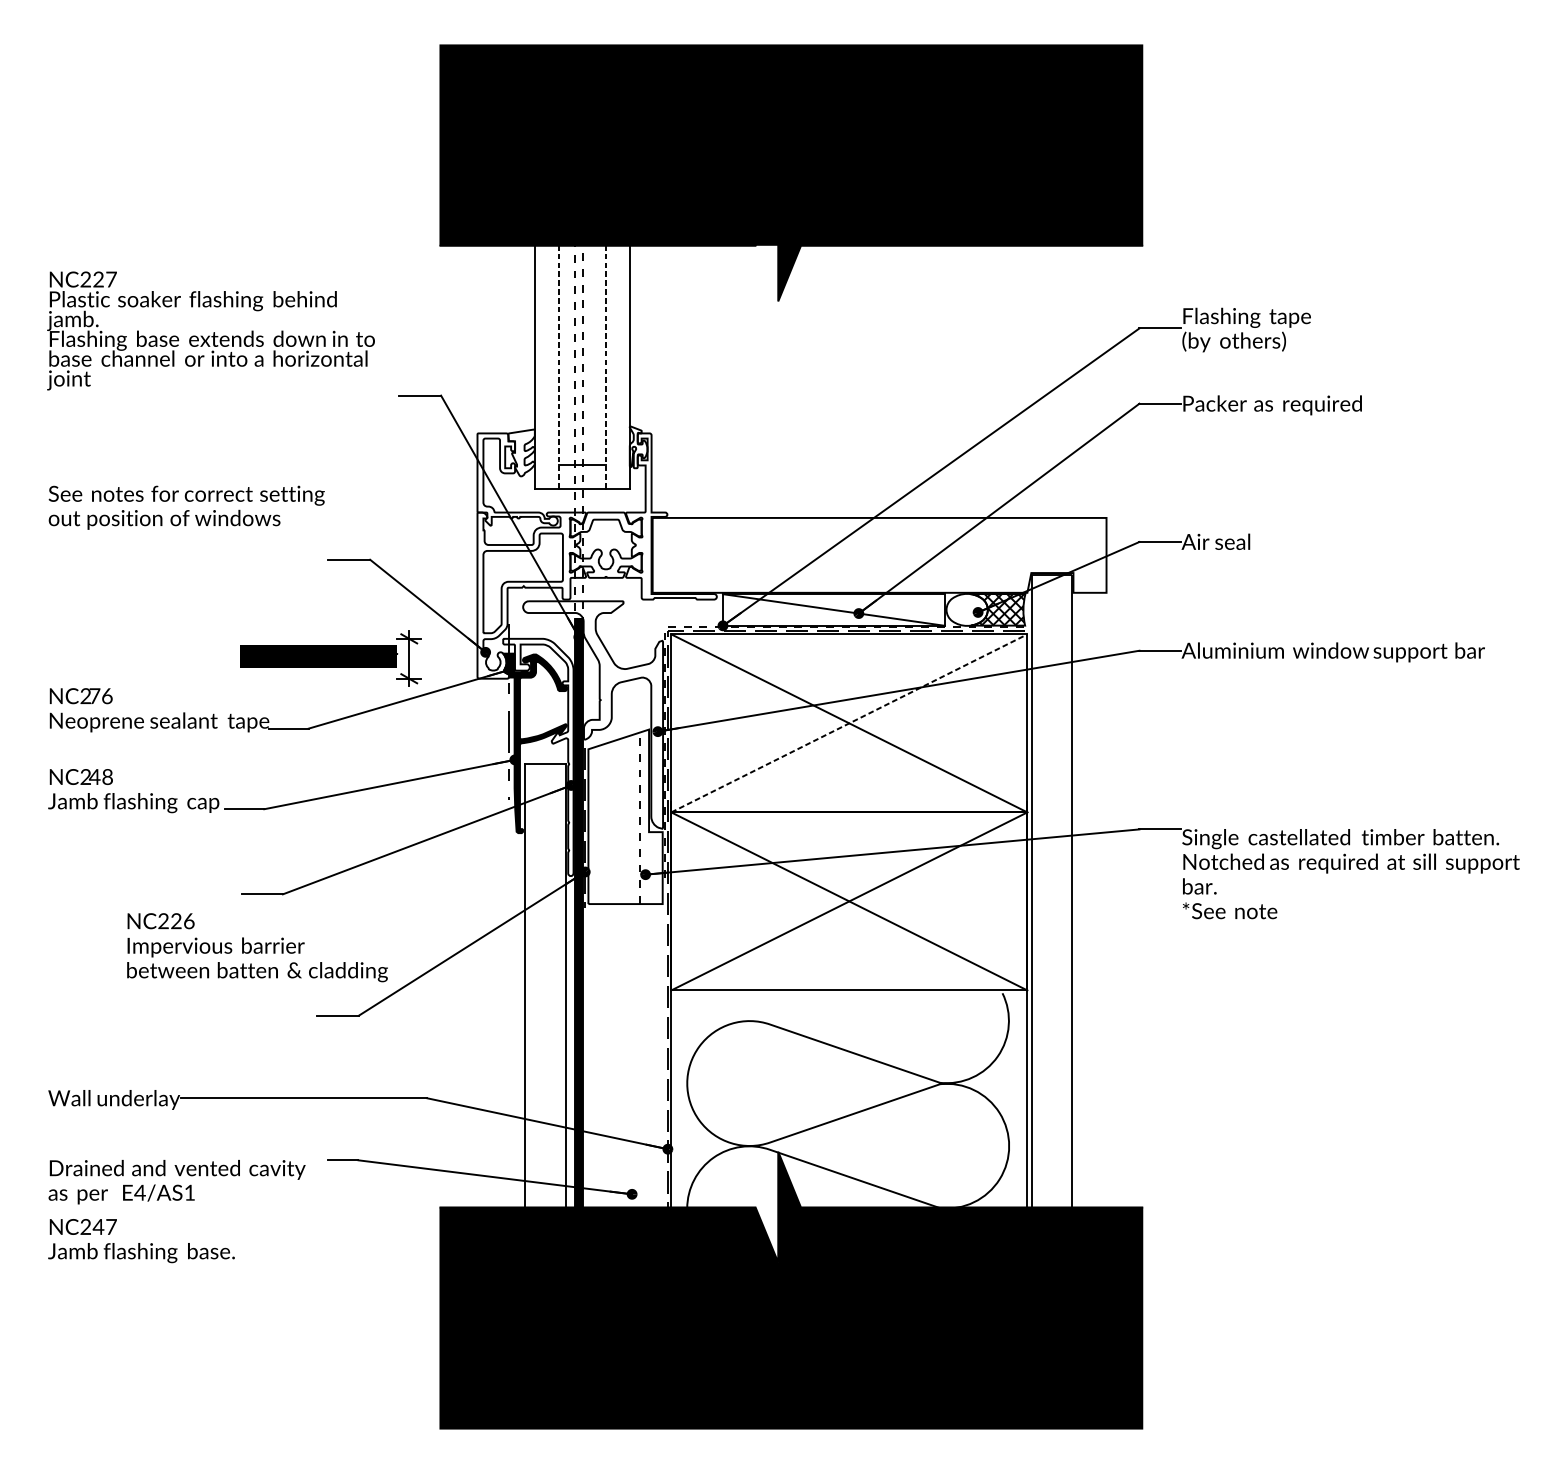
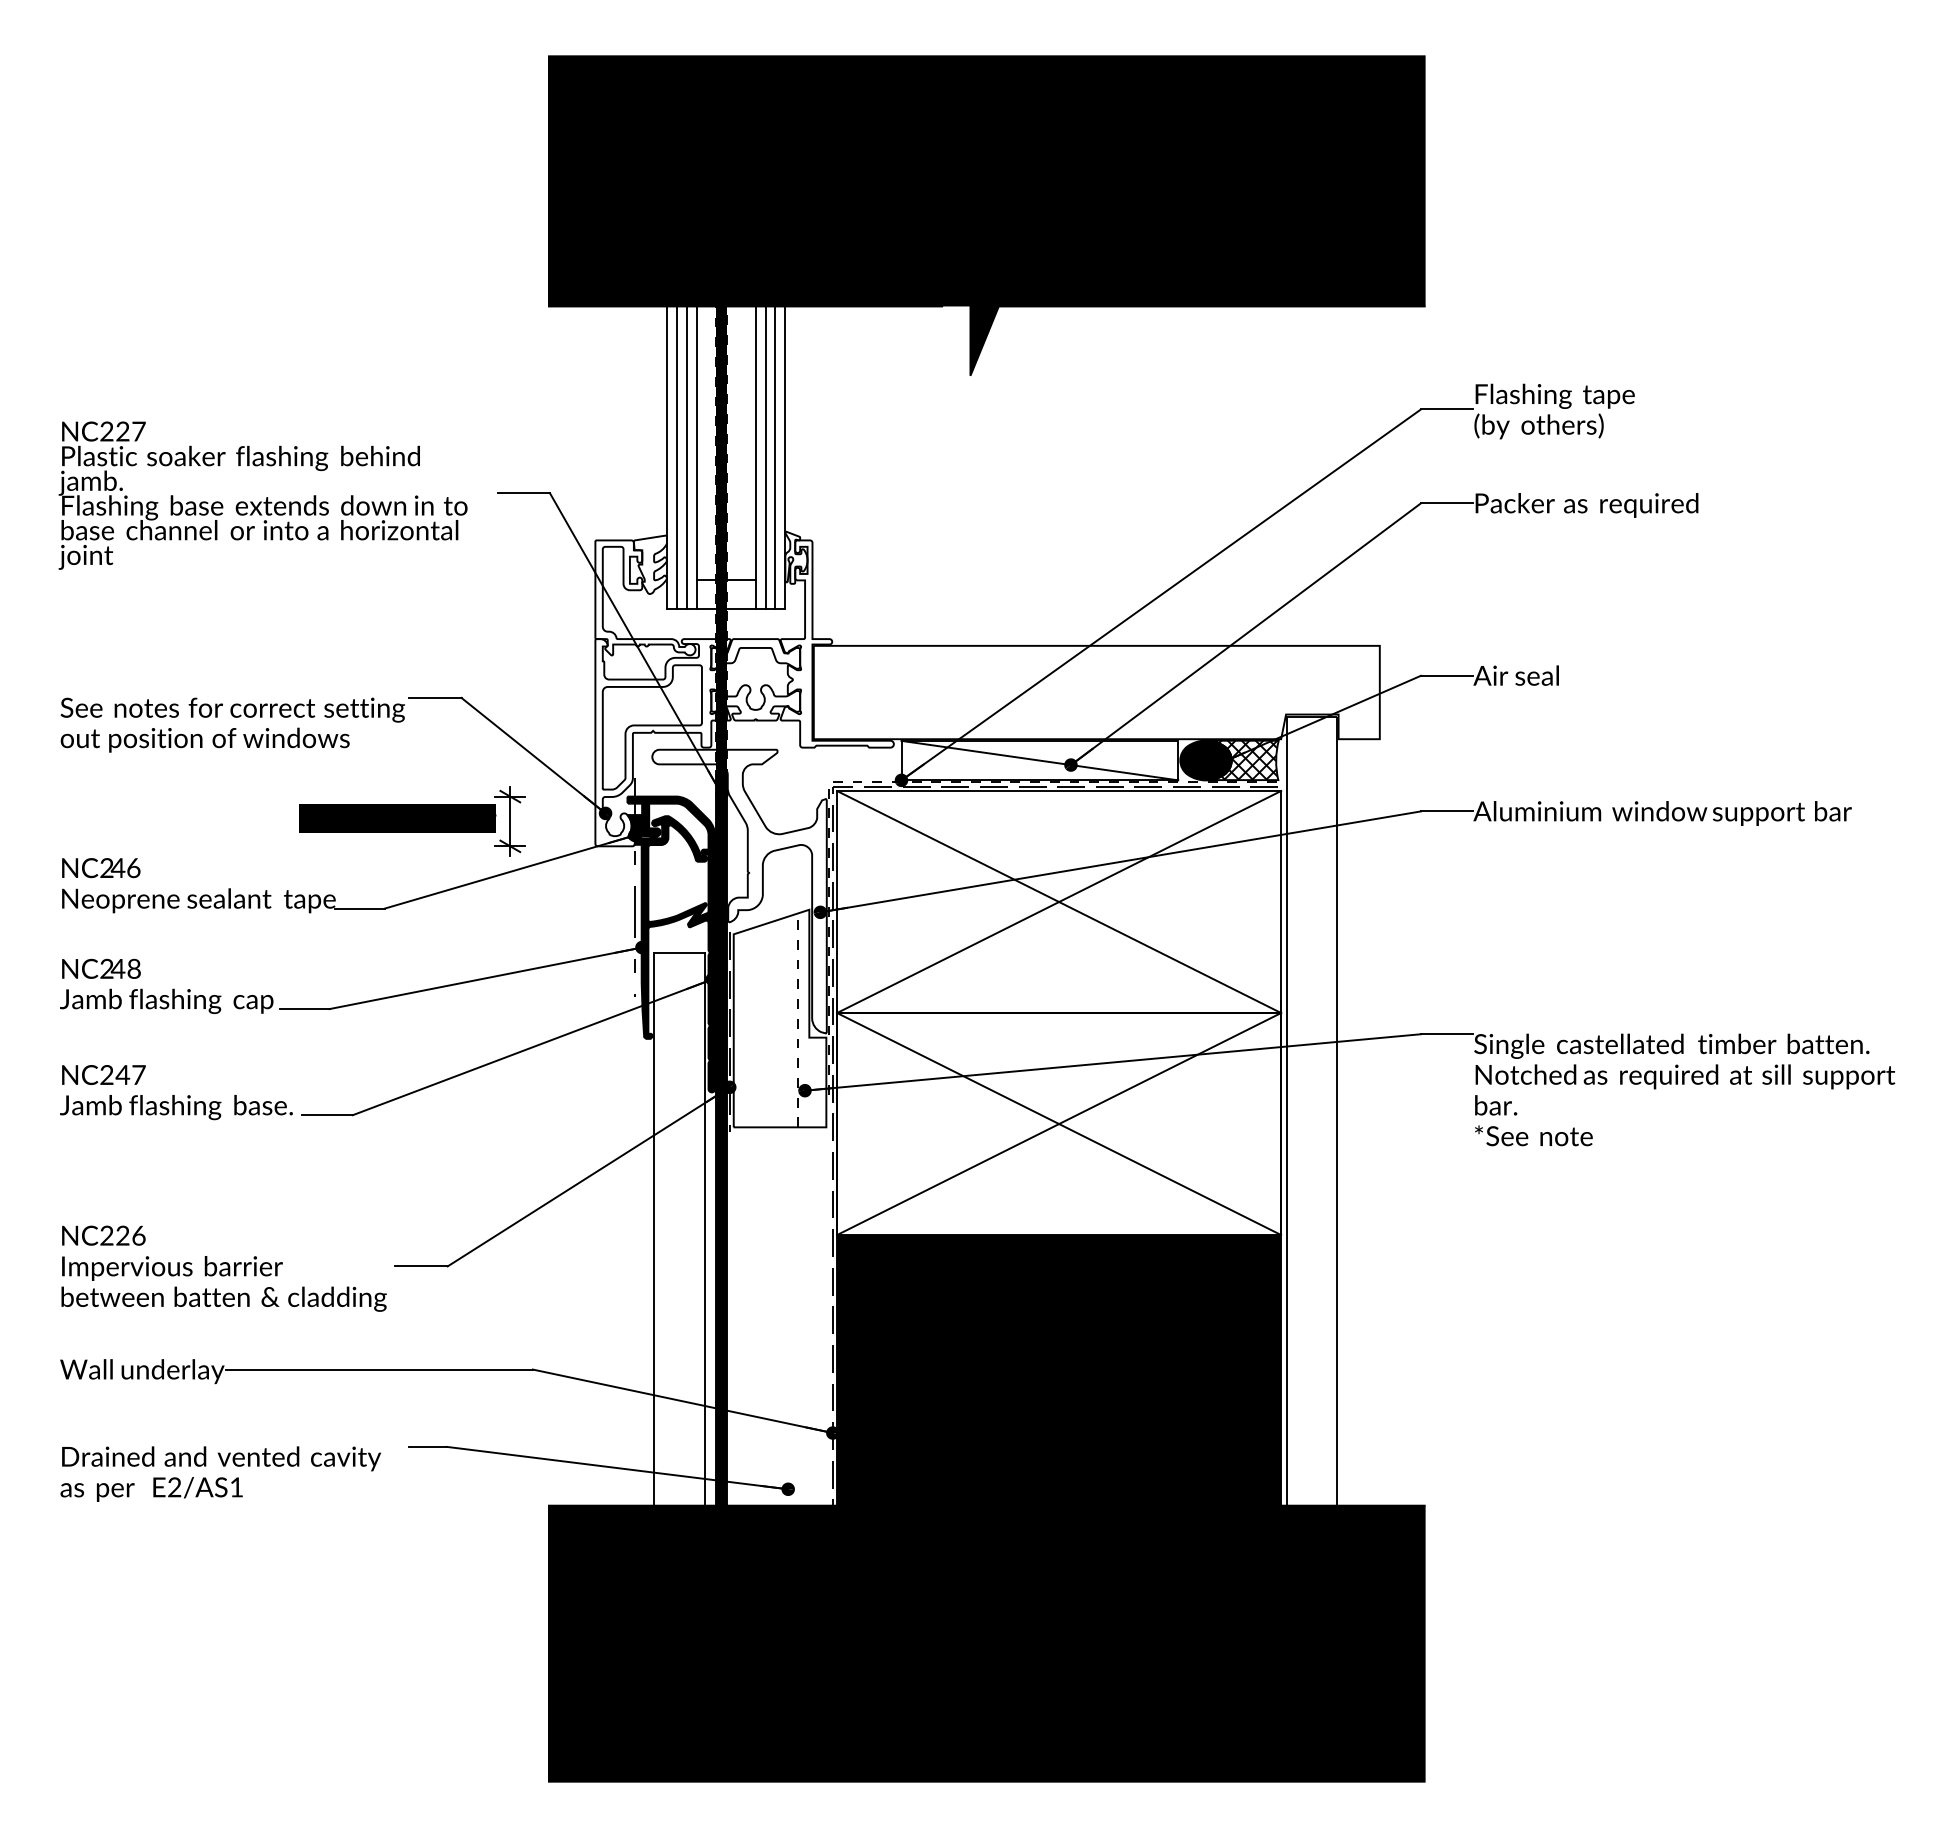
text: (210, 330) -> (262, 495), moved
line: (542, 362) -> (676, 451), added
line: (550, 362) -> (686, 451), added
line: (558, 362) -> (696, 451), dashed -> solid
line: (605, 362) -> (755, 451), dashed -> solid
line: (613, 362) -> (765, 451), added
line: (621, 362) -> (775, 451), added
fill: (578, 404) -> (721, 504), added
text: (186, 507) -> (232, 724), moved
fill: (966, 609) -> (1205, 760), added
text: (94, 695) -> (117, 867), 7 -> 4
line: (849, 722) -> (1059, 901), dashed -> solid
fill: (538, 757) -> (671, 944), added
text: (257, 947) -> (223, 1268), moved
fill: (849, 1126) -> (1059, 1404), added
text: (139, 1192) -> (174, 1487), E4/AS1 -> E2/AS1
text: (141, 1240) -> (176, 1092), moved

